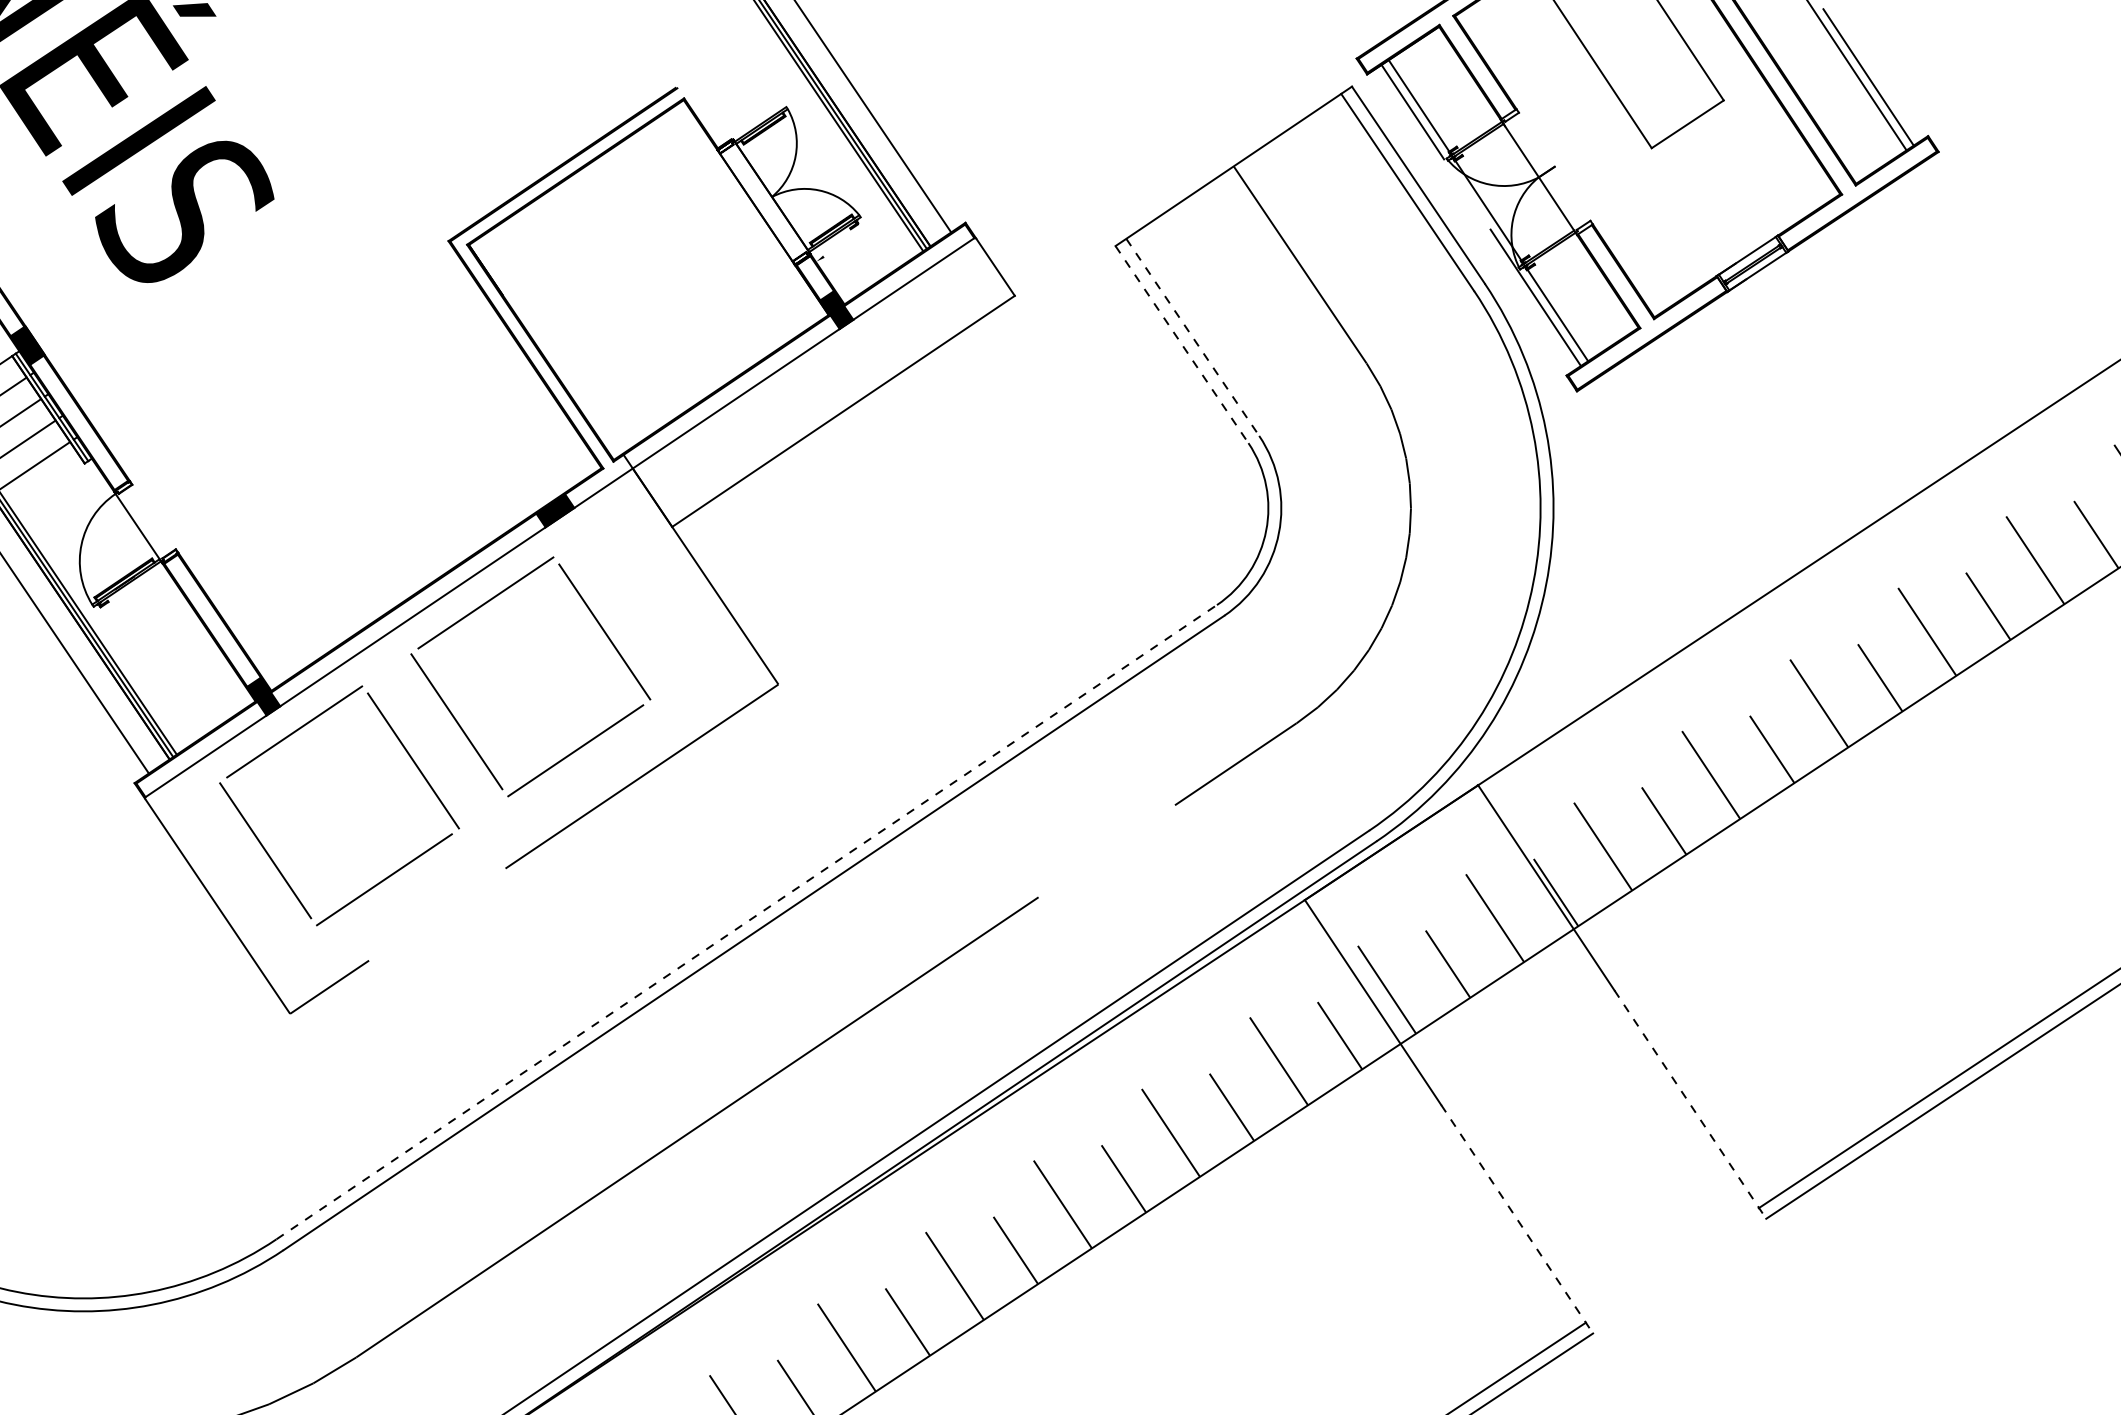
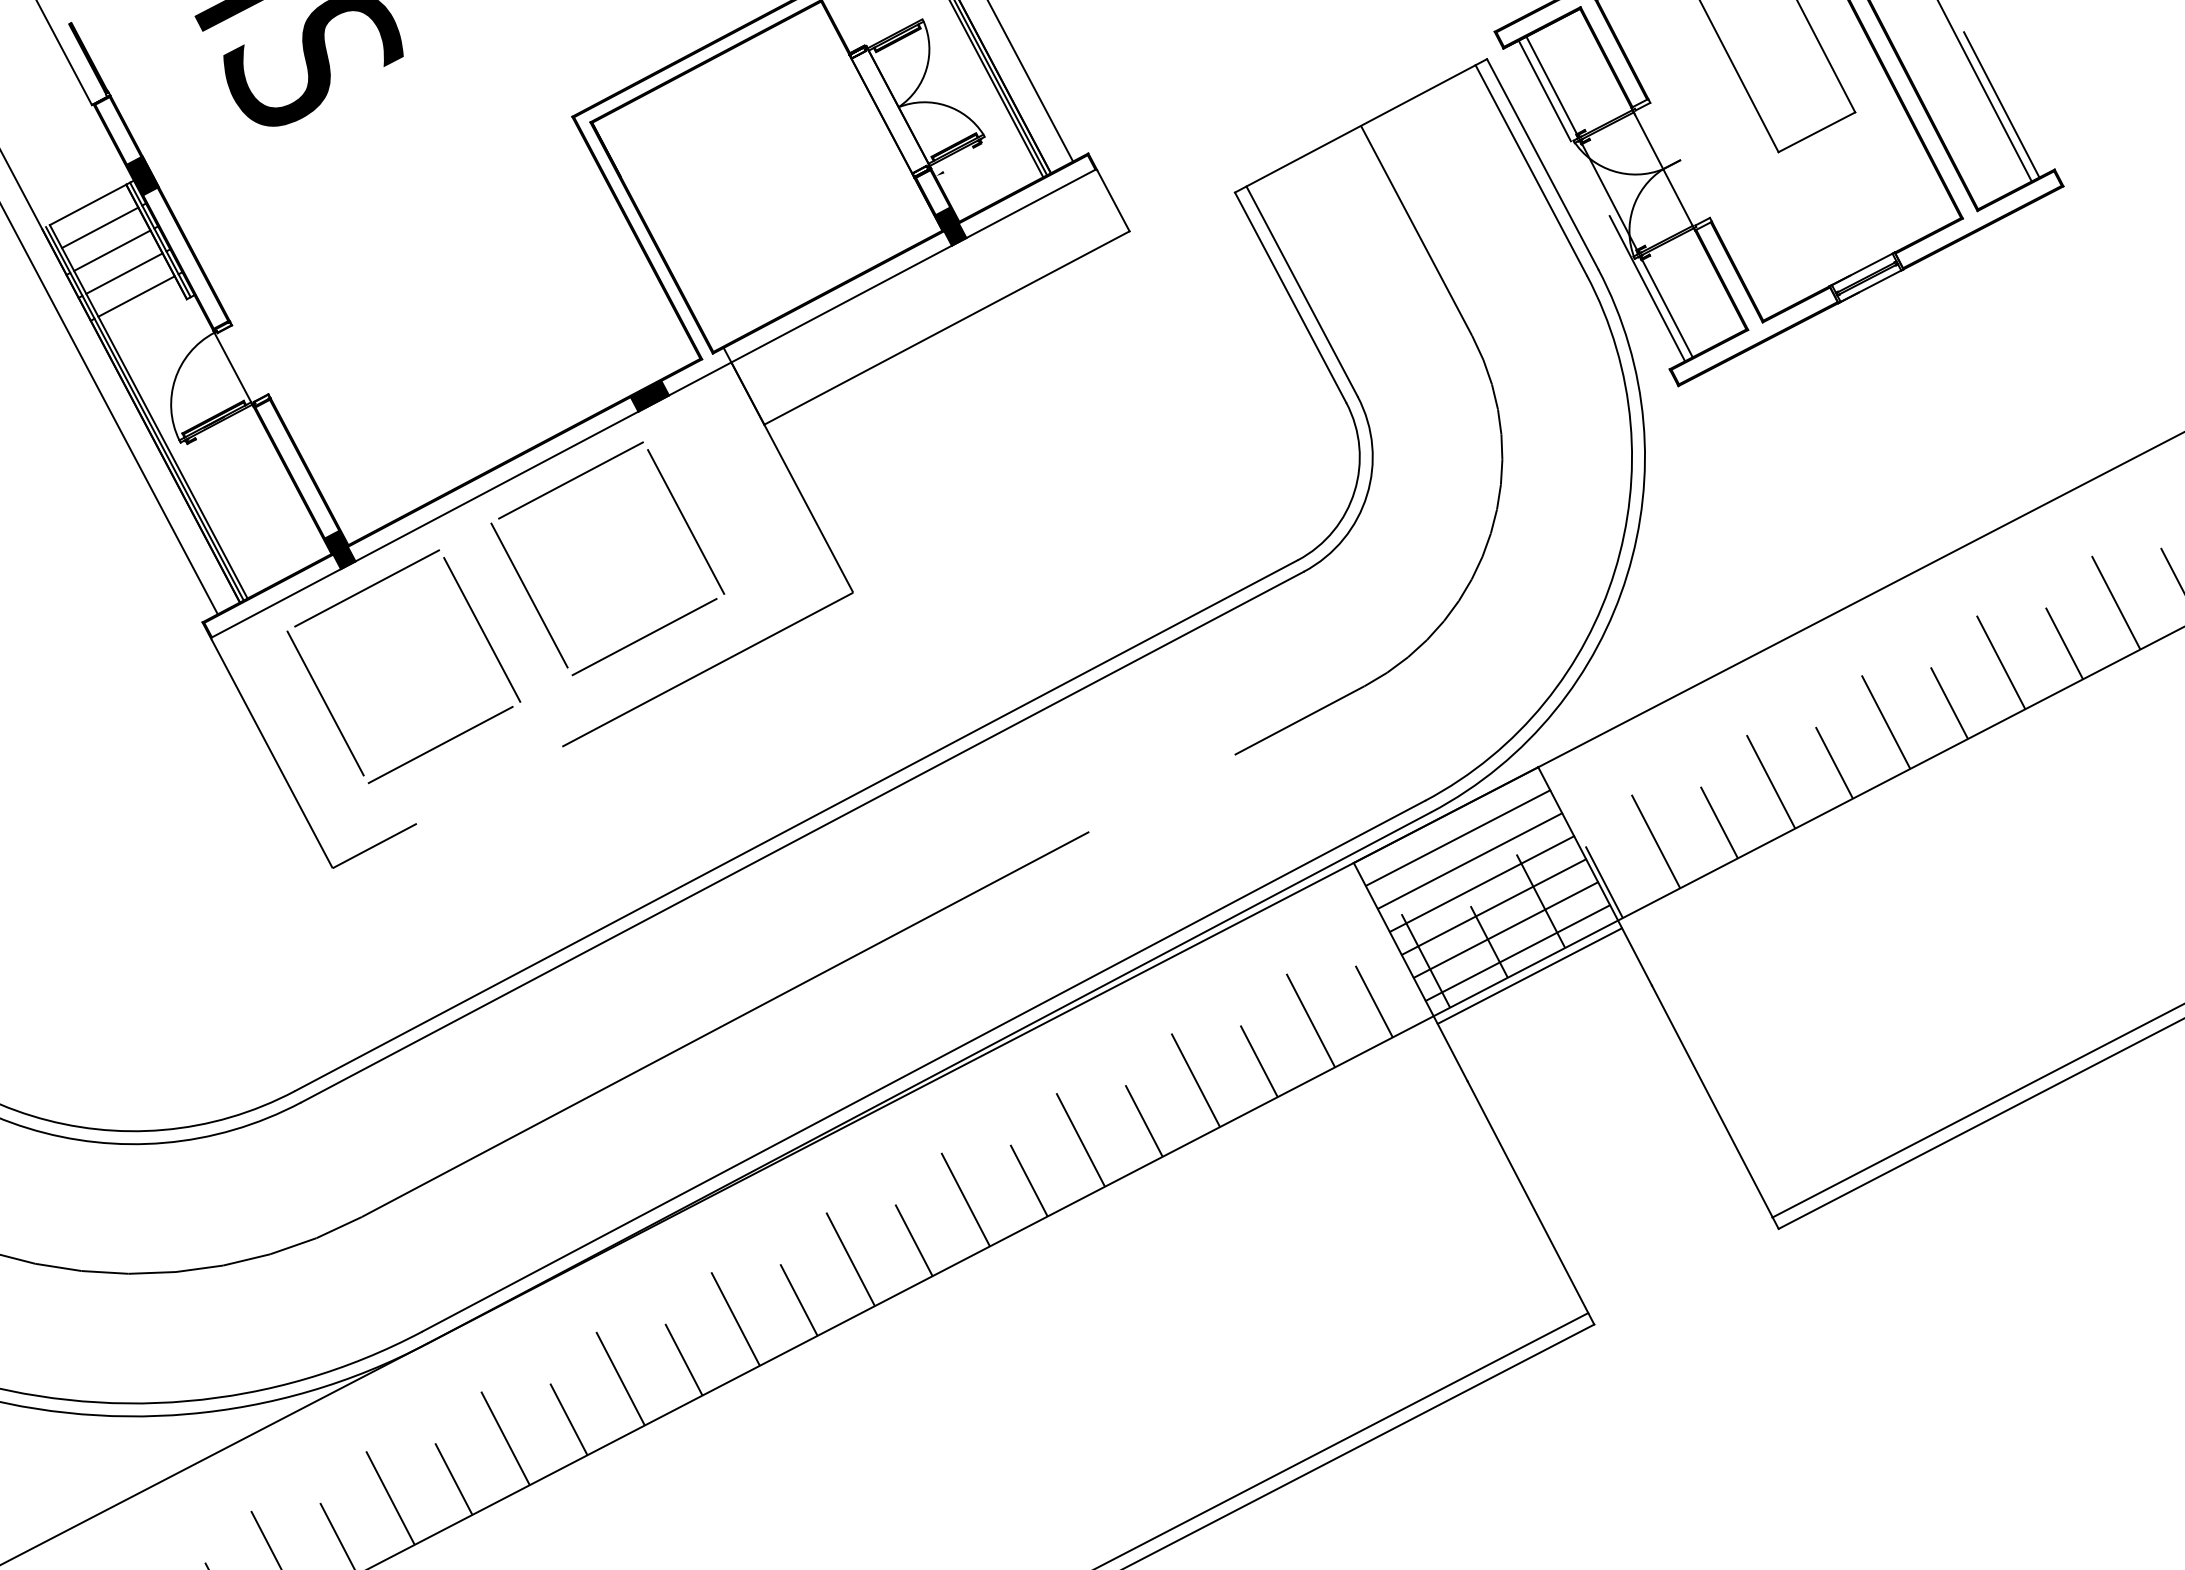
line: (1193, 337) -> (1302, 291), dashed -> solid
line: (1181, 344) -> (1290, 297), dashed -> solid
line: (1406, 863) -> (1458, 837), added
line: (1420, 885) -> (1470, 860), added
line: (1435, 906) -> (1482, 883), added
line: (746, 922) -> (796, 825), dashed -> solid
line: (1448, 928) -> (1493, 906), added
line: (1462, 950) -> (1505, 929), added
line: (1477, 971) -> (1517, 952), added
line: (1491, 993) -> (1529, 975), added
line: (1690, 1104) -> (1715, 1107), dashed -> solid
line: (1517, 1219) -> (1531, 1203), dashed -> solid

